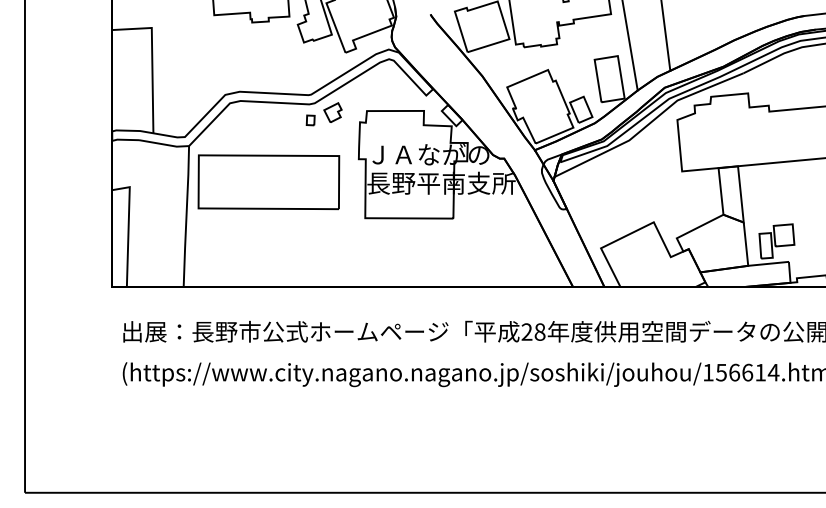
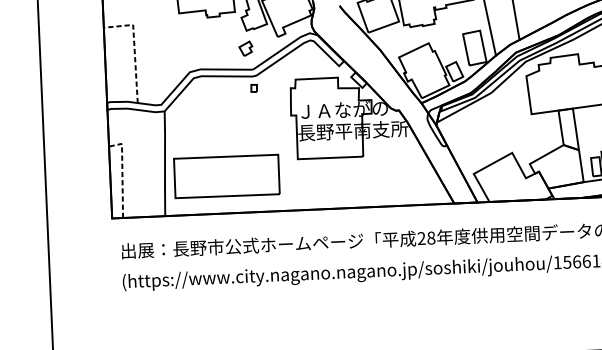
line: (152, 59) -> (134, 48), solid -> dashed
part: (332, 112) -> (245, 48), moved
part: (268, 182) -> (226, 176), moved
line: (128, 227) -> (122, 173), solid -> dashed

